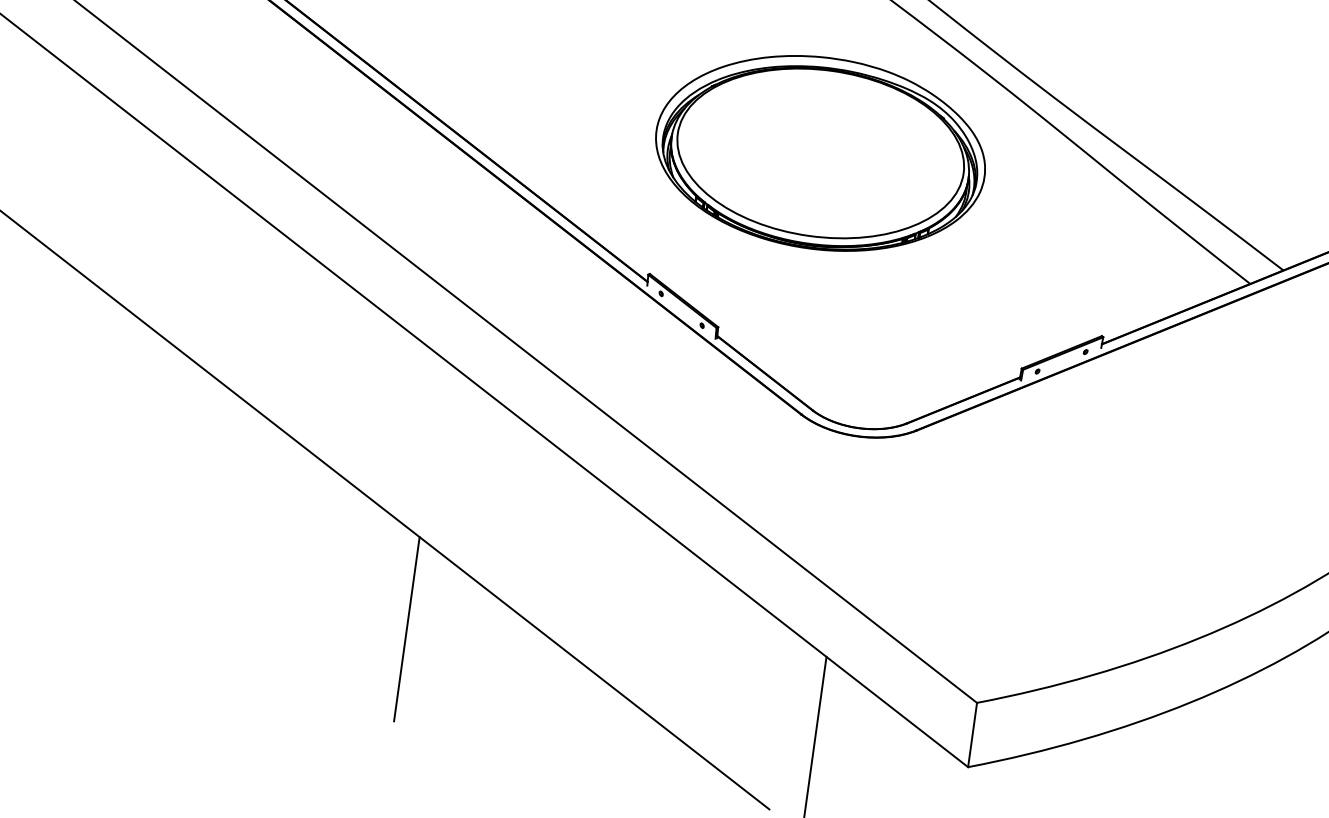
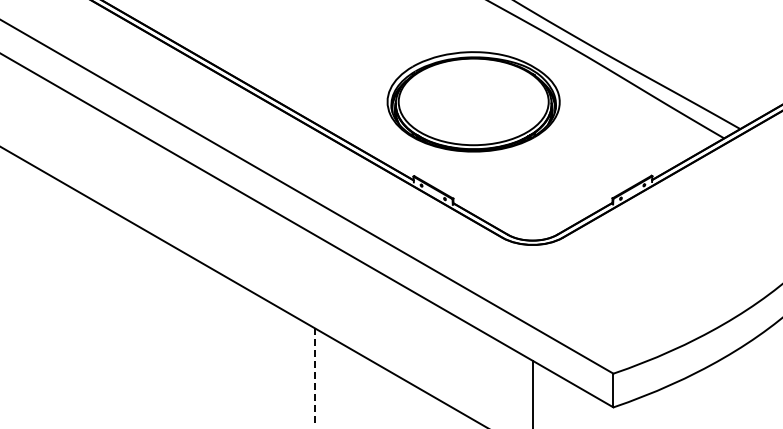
part: (820, 152) -> (473, 101), moved
line: (406, 629) -> (314, 376), solid -> dashed

